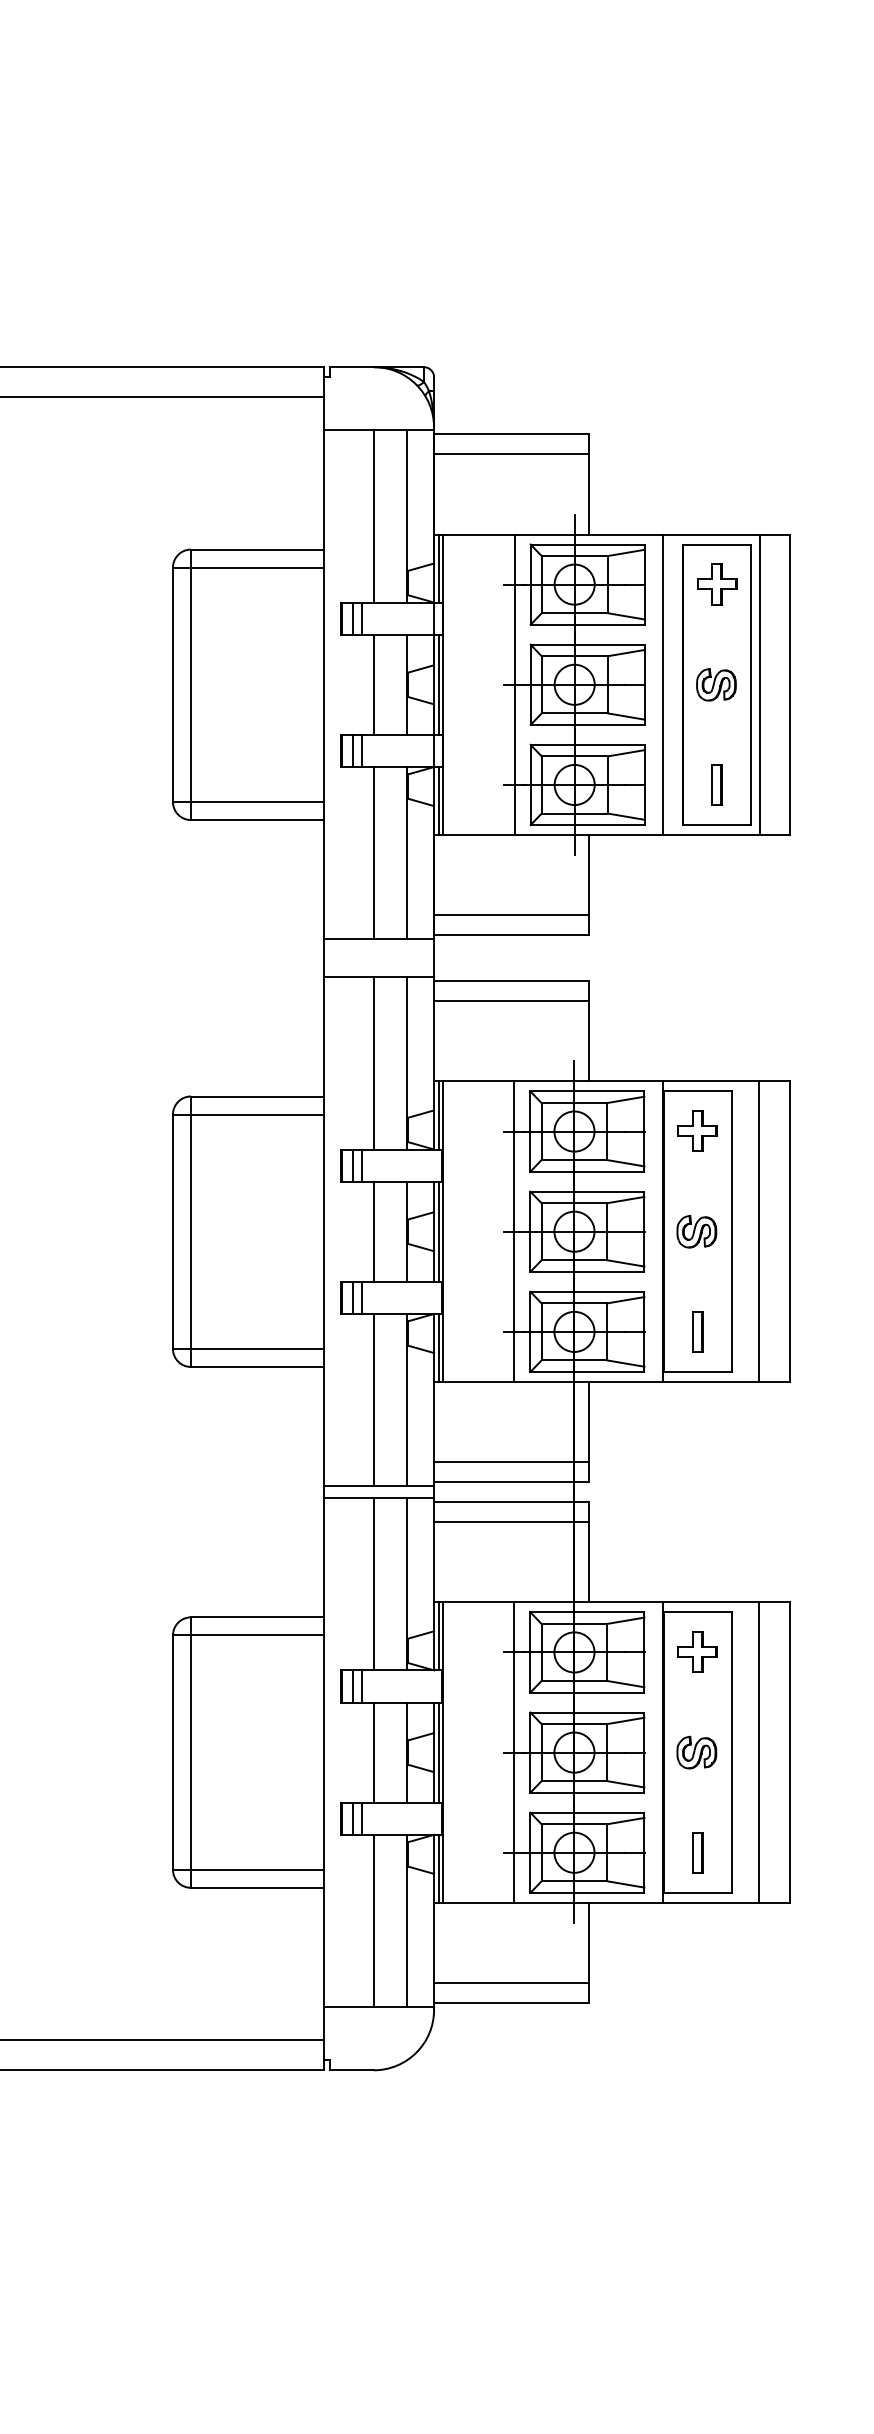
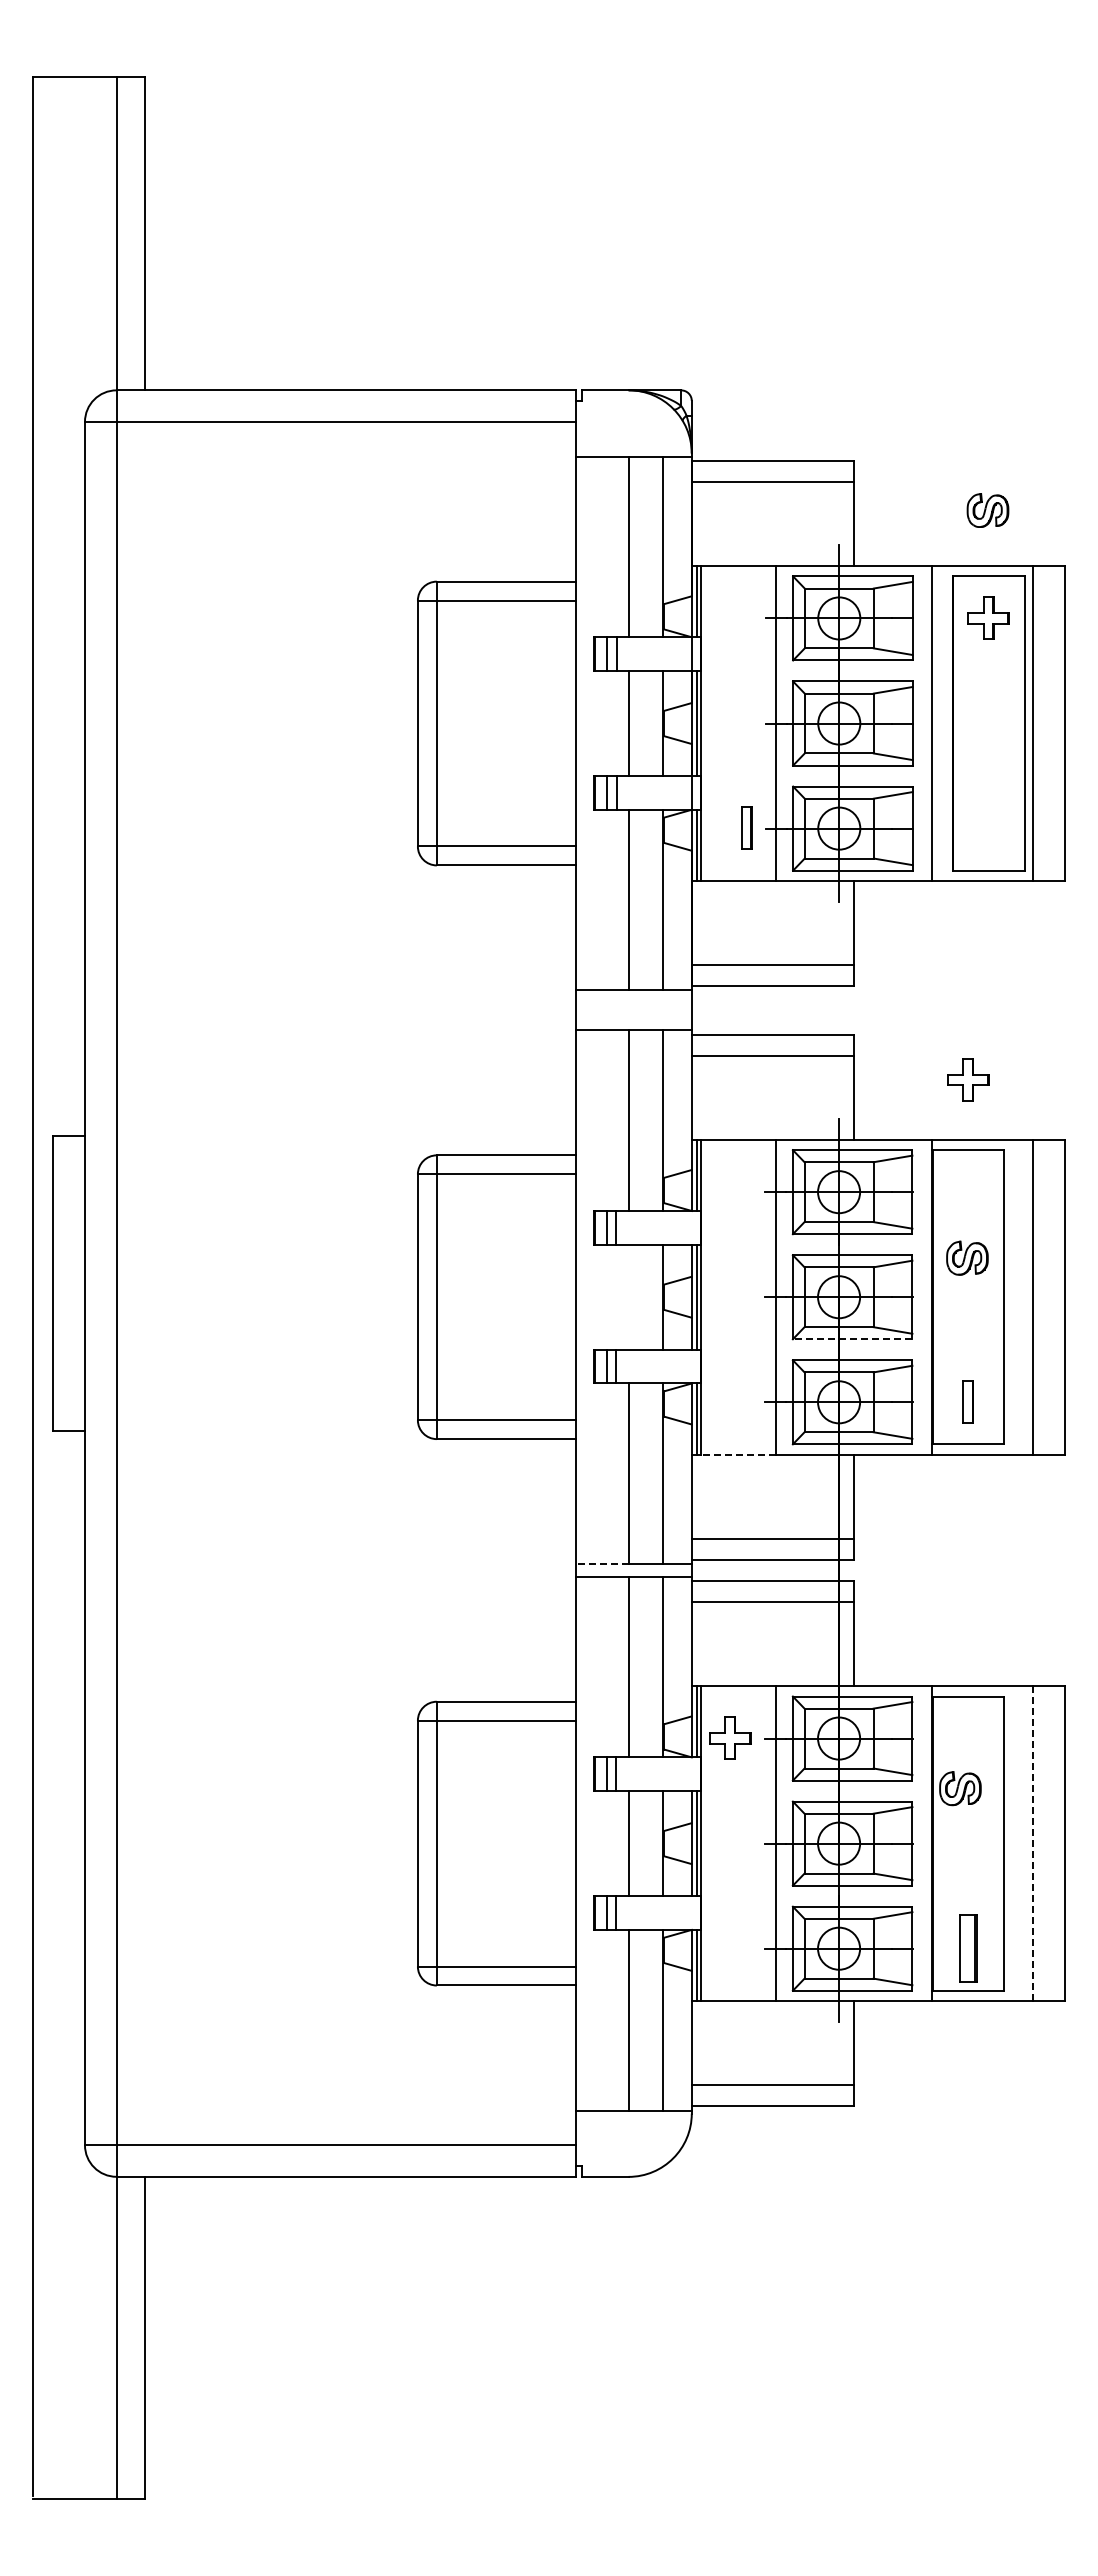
part: (715, 684) -> (987, 510), moved
part: (716, 783) -> (746, 827), moved
part: (697, 1130) -> (968, 1079), moved
line: (373, 1231) -> (628, 1296), removed
part: (696, 1231) -> (967, 1257), moved
line: (587, 1272) -> (852, 1339), solid -> dashed
line: (478, 1381) -> (738, 1454), solid -> dashed
line: (348, 1486) -> (601, 1564), solid -> dashed
part: (697, 1651) -> (730, 1737), moved
part: (696, 1752) -> (960, 1788), moved
line: (759, 1752) -> (1033, 1843), solid -> dashed
part: (696, 1852) -> (967, 1948), size x1.6

